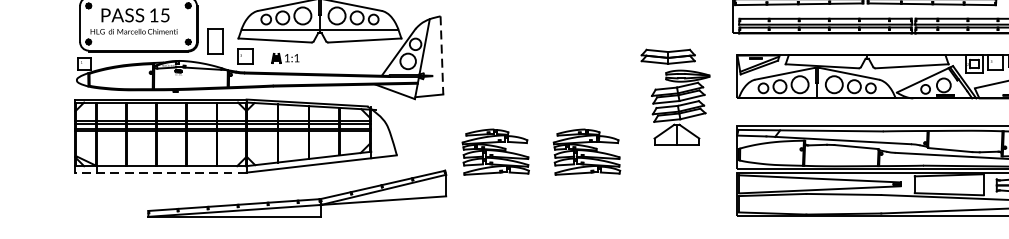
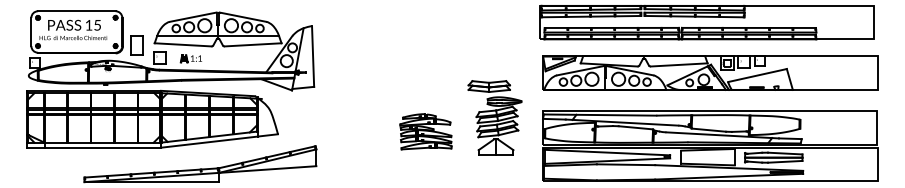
line: (442, 55) -> (313, 56), dashed -> solid
part: (674, 96) -> (494, 117), moved
part: (495, 151) -> (354, 131), removed
line: (161, 172) -> (94, 147), dashed -> solid

